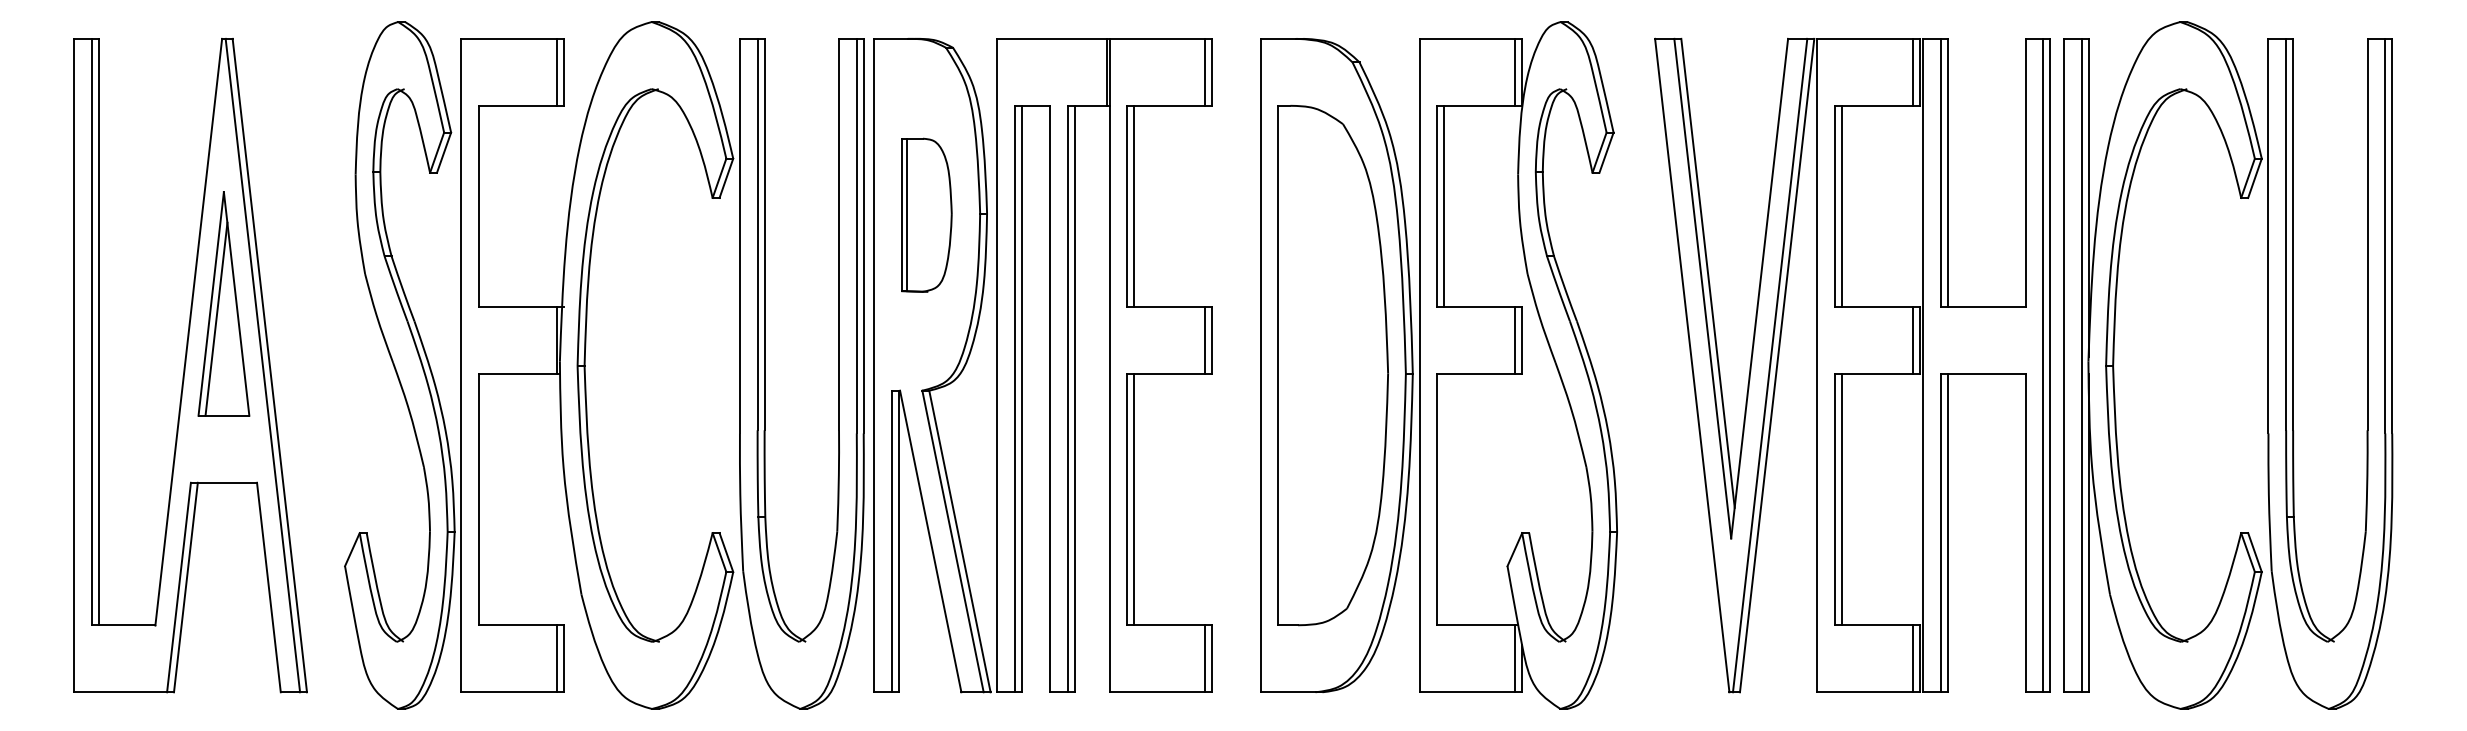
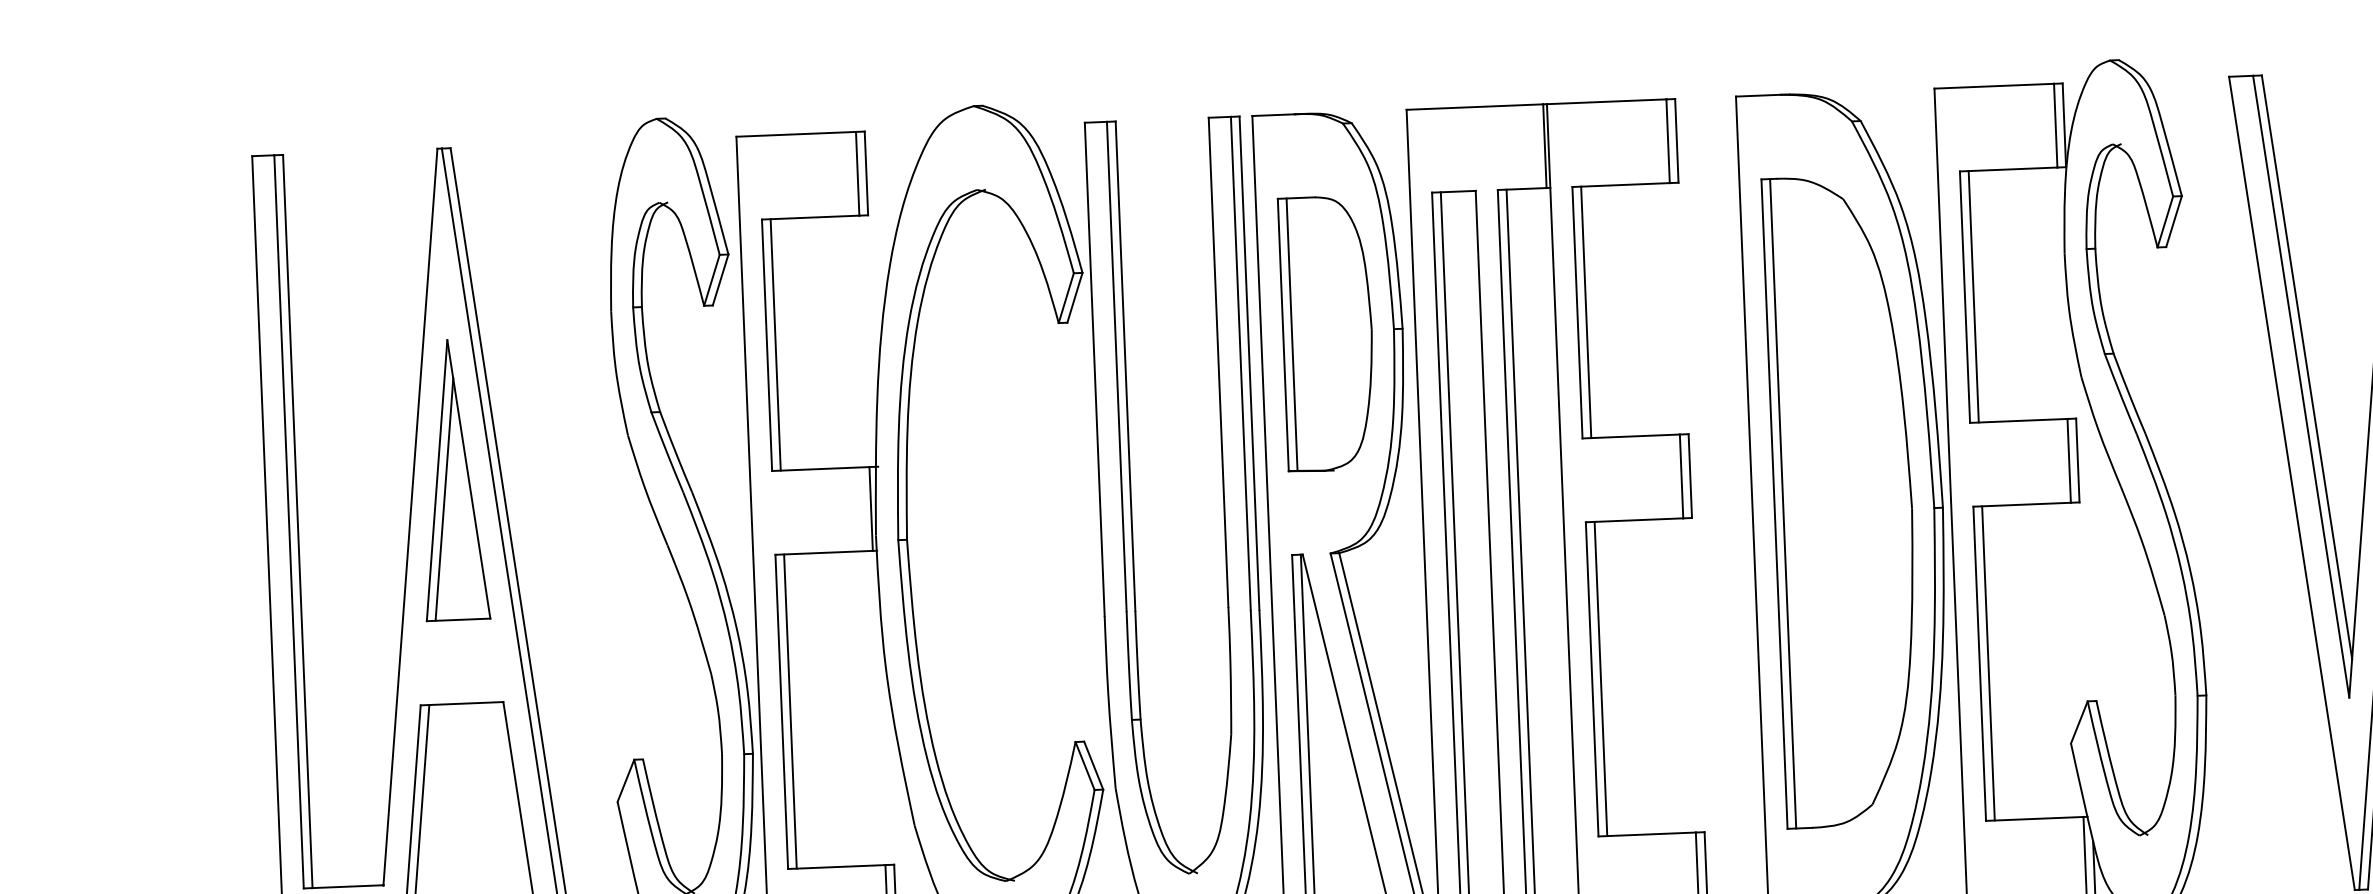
line: (485, 205) -> (775, 343), added
part: (926, 215) -> (1326, 334), size x1.43
line: (1285, 365) -> (1783, 503), added
line: (485, 499) -> (789, 711), added
line: (1444, 499) -> (1988, 663), added

